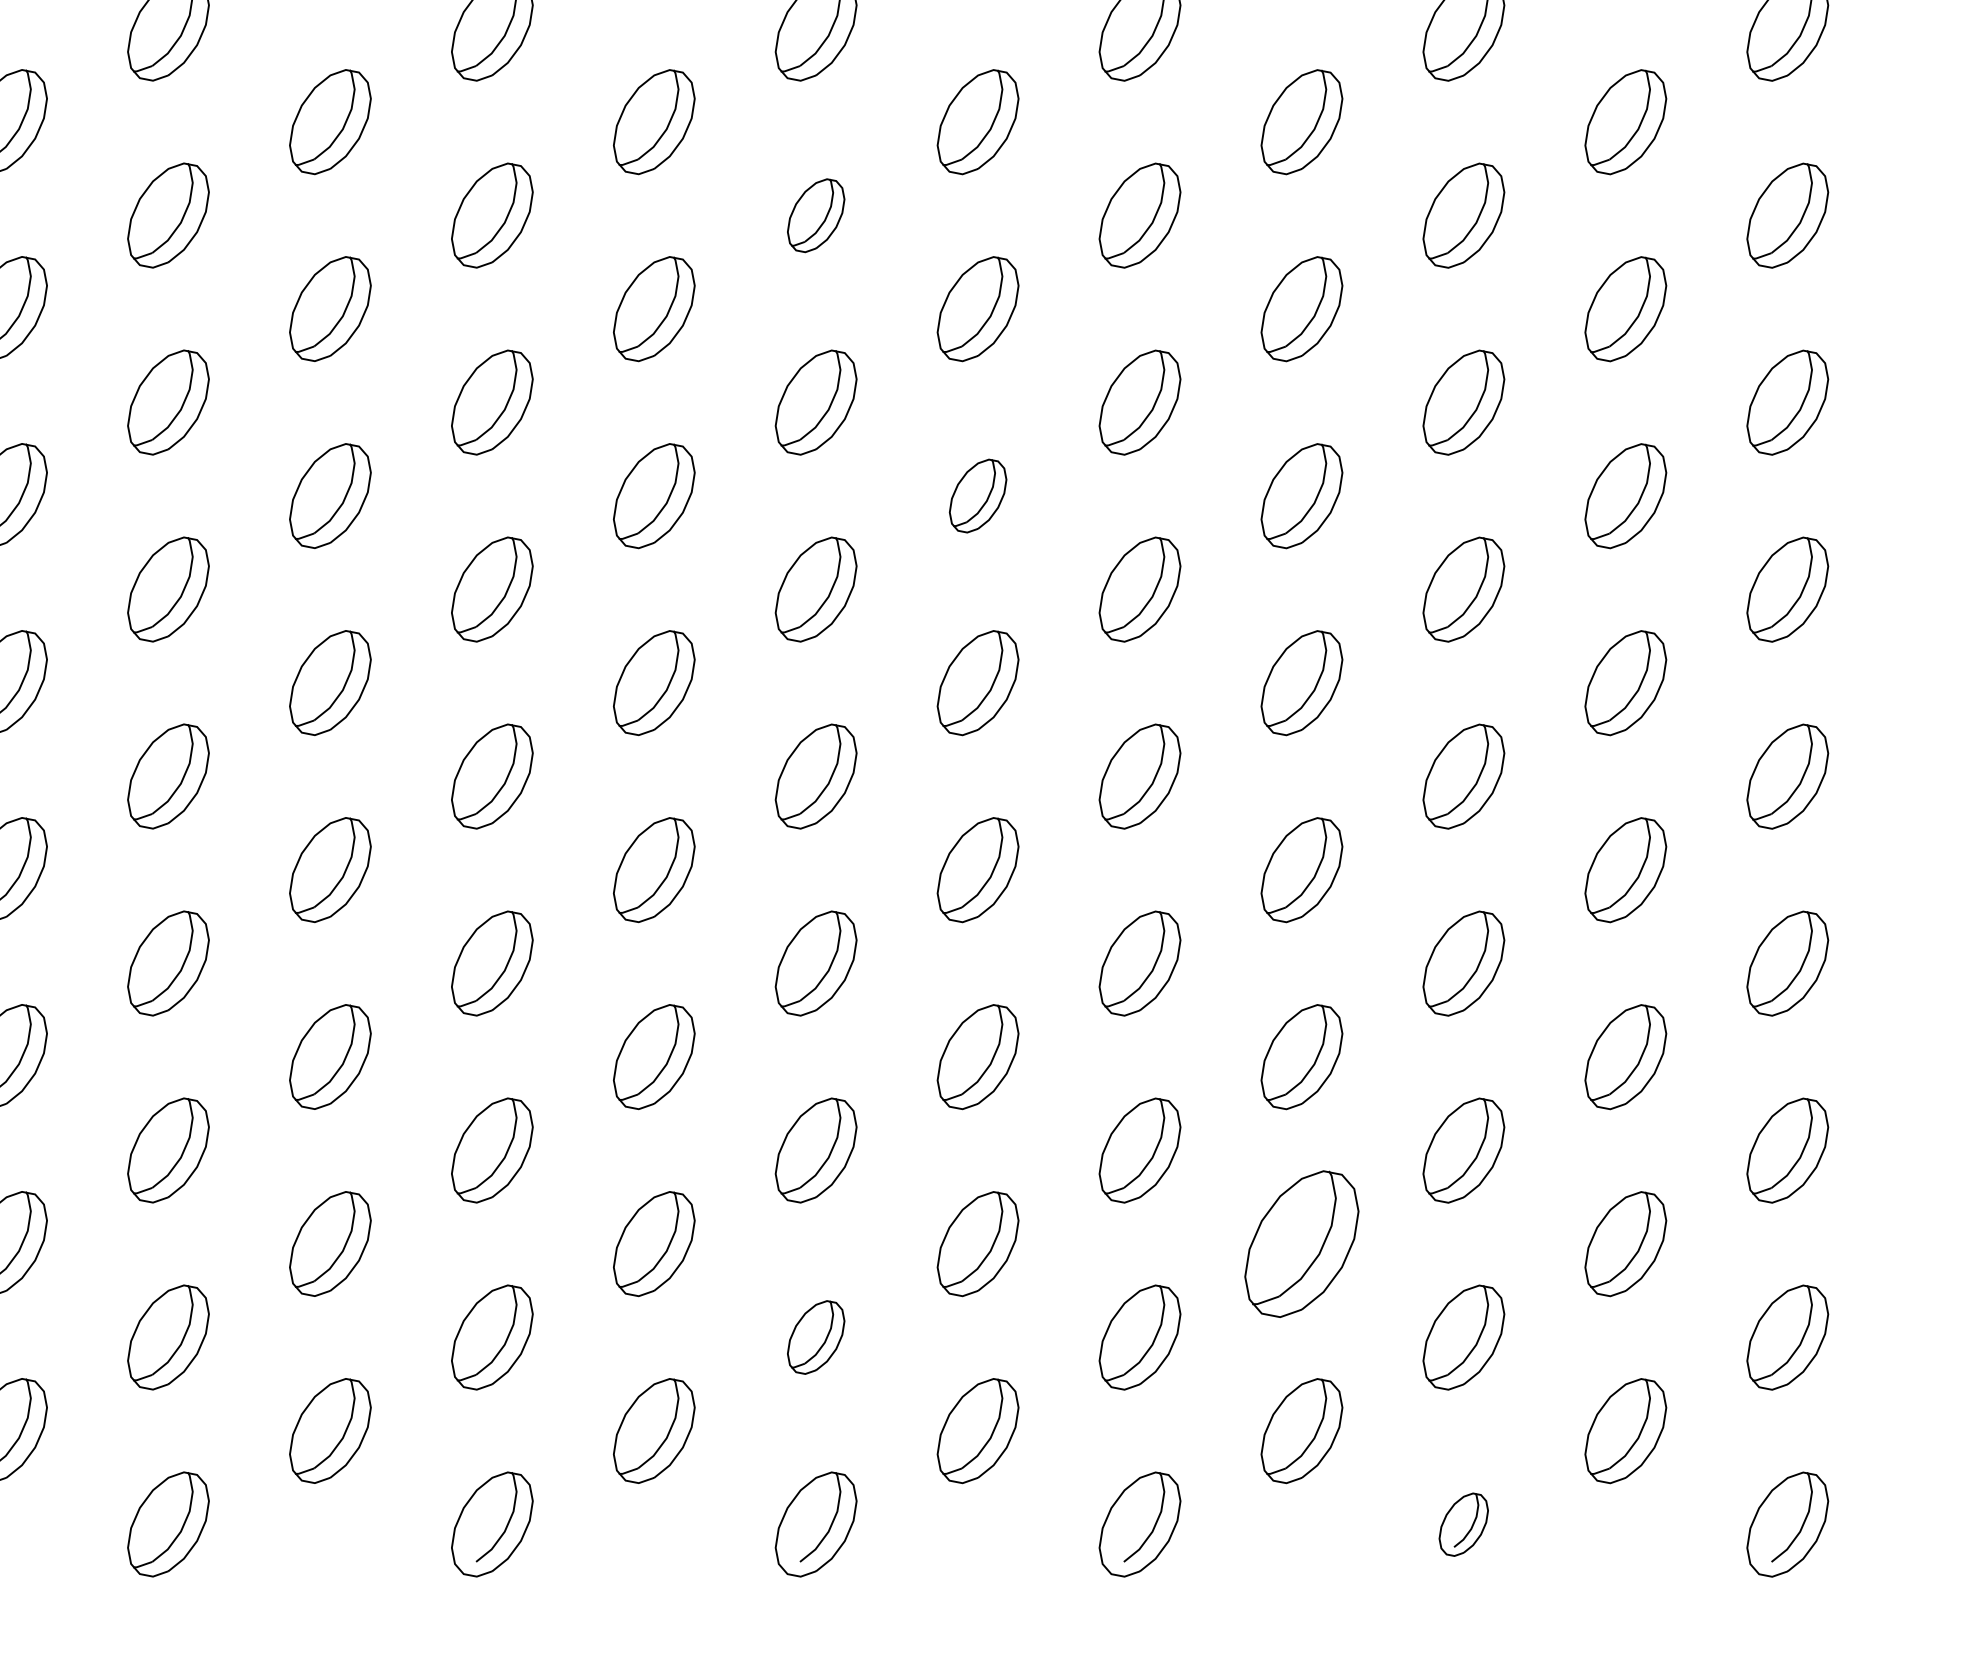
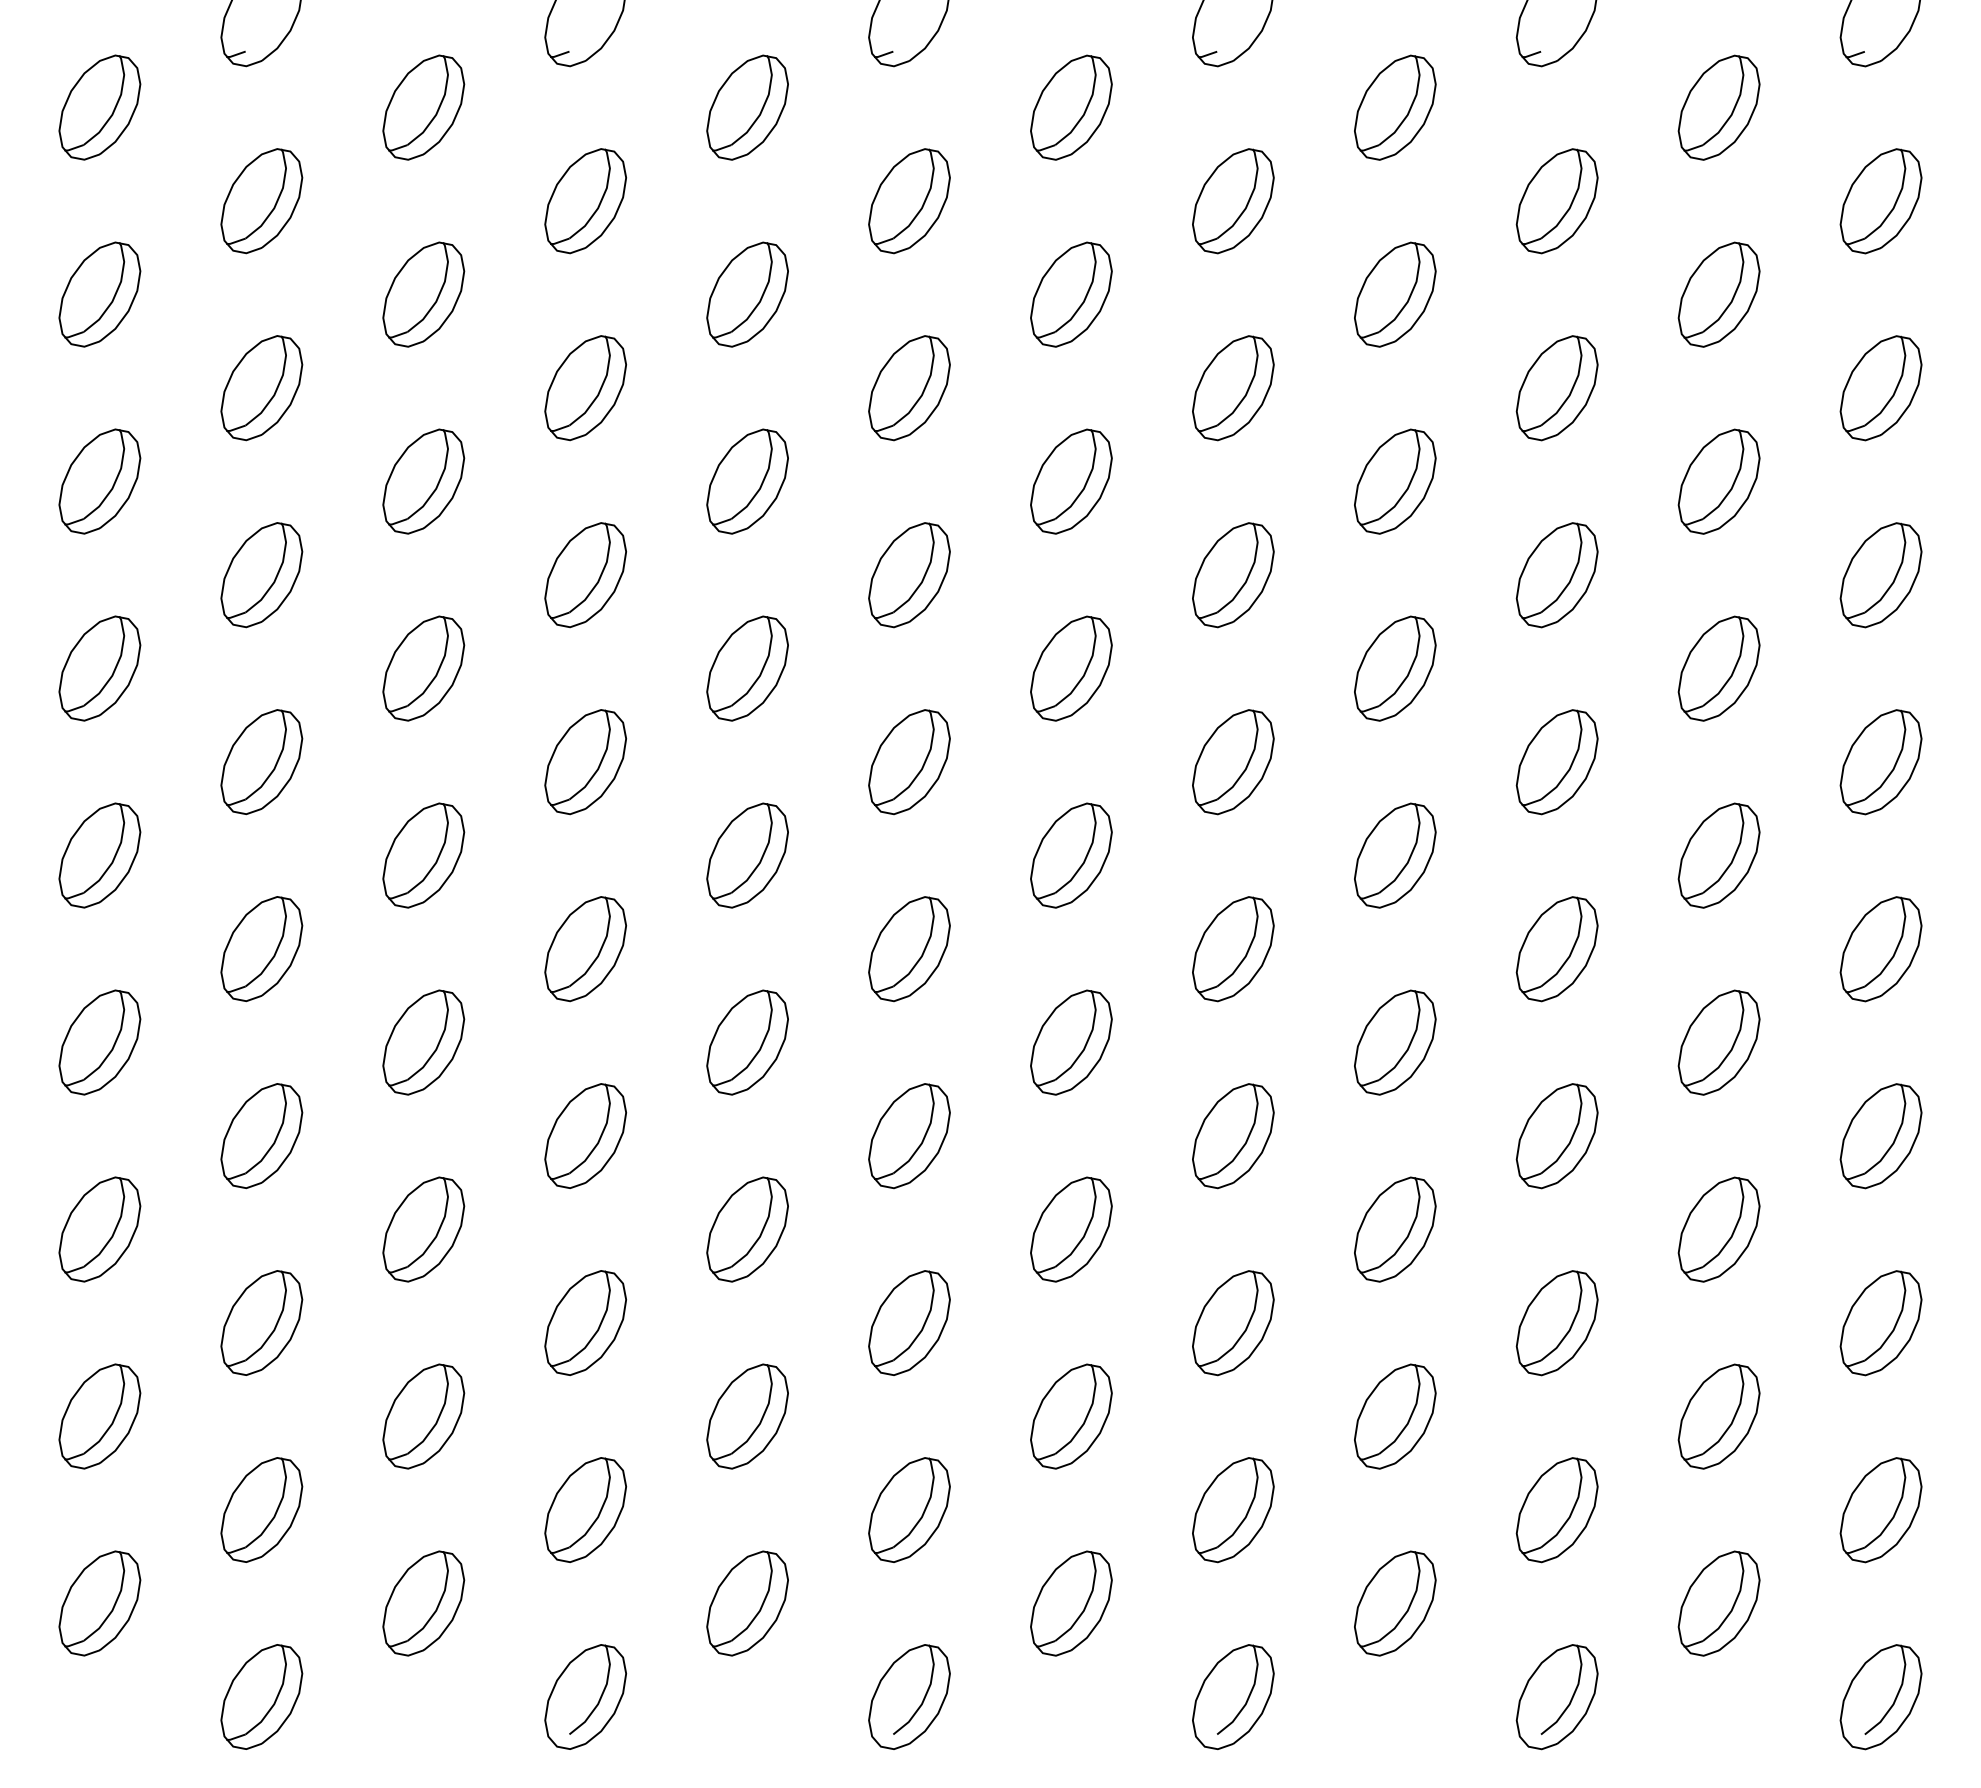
part: (816, 215) -> (909, 388), size x1.43
part: (978, 495) -> (1071, 668), size x1.43
part: (1302, 1243) -> (1395, 1416), size x0.71
part: (816, 1336) -> (909, 1509), size x1.43
part: (1463, 1524) -> (1556, 1697), size x1.67

